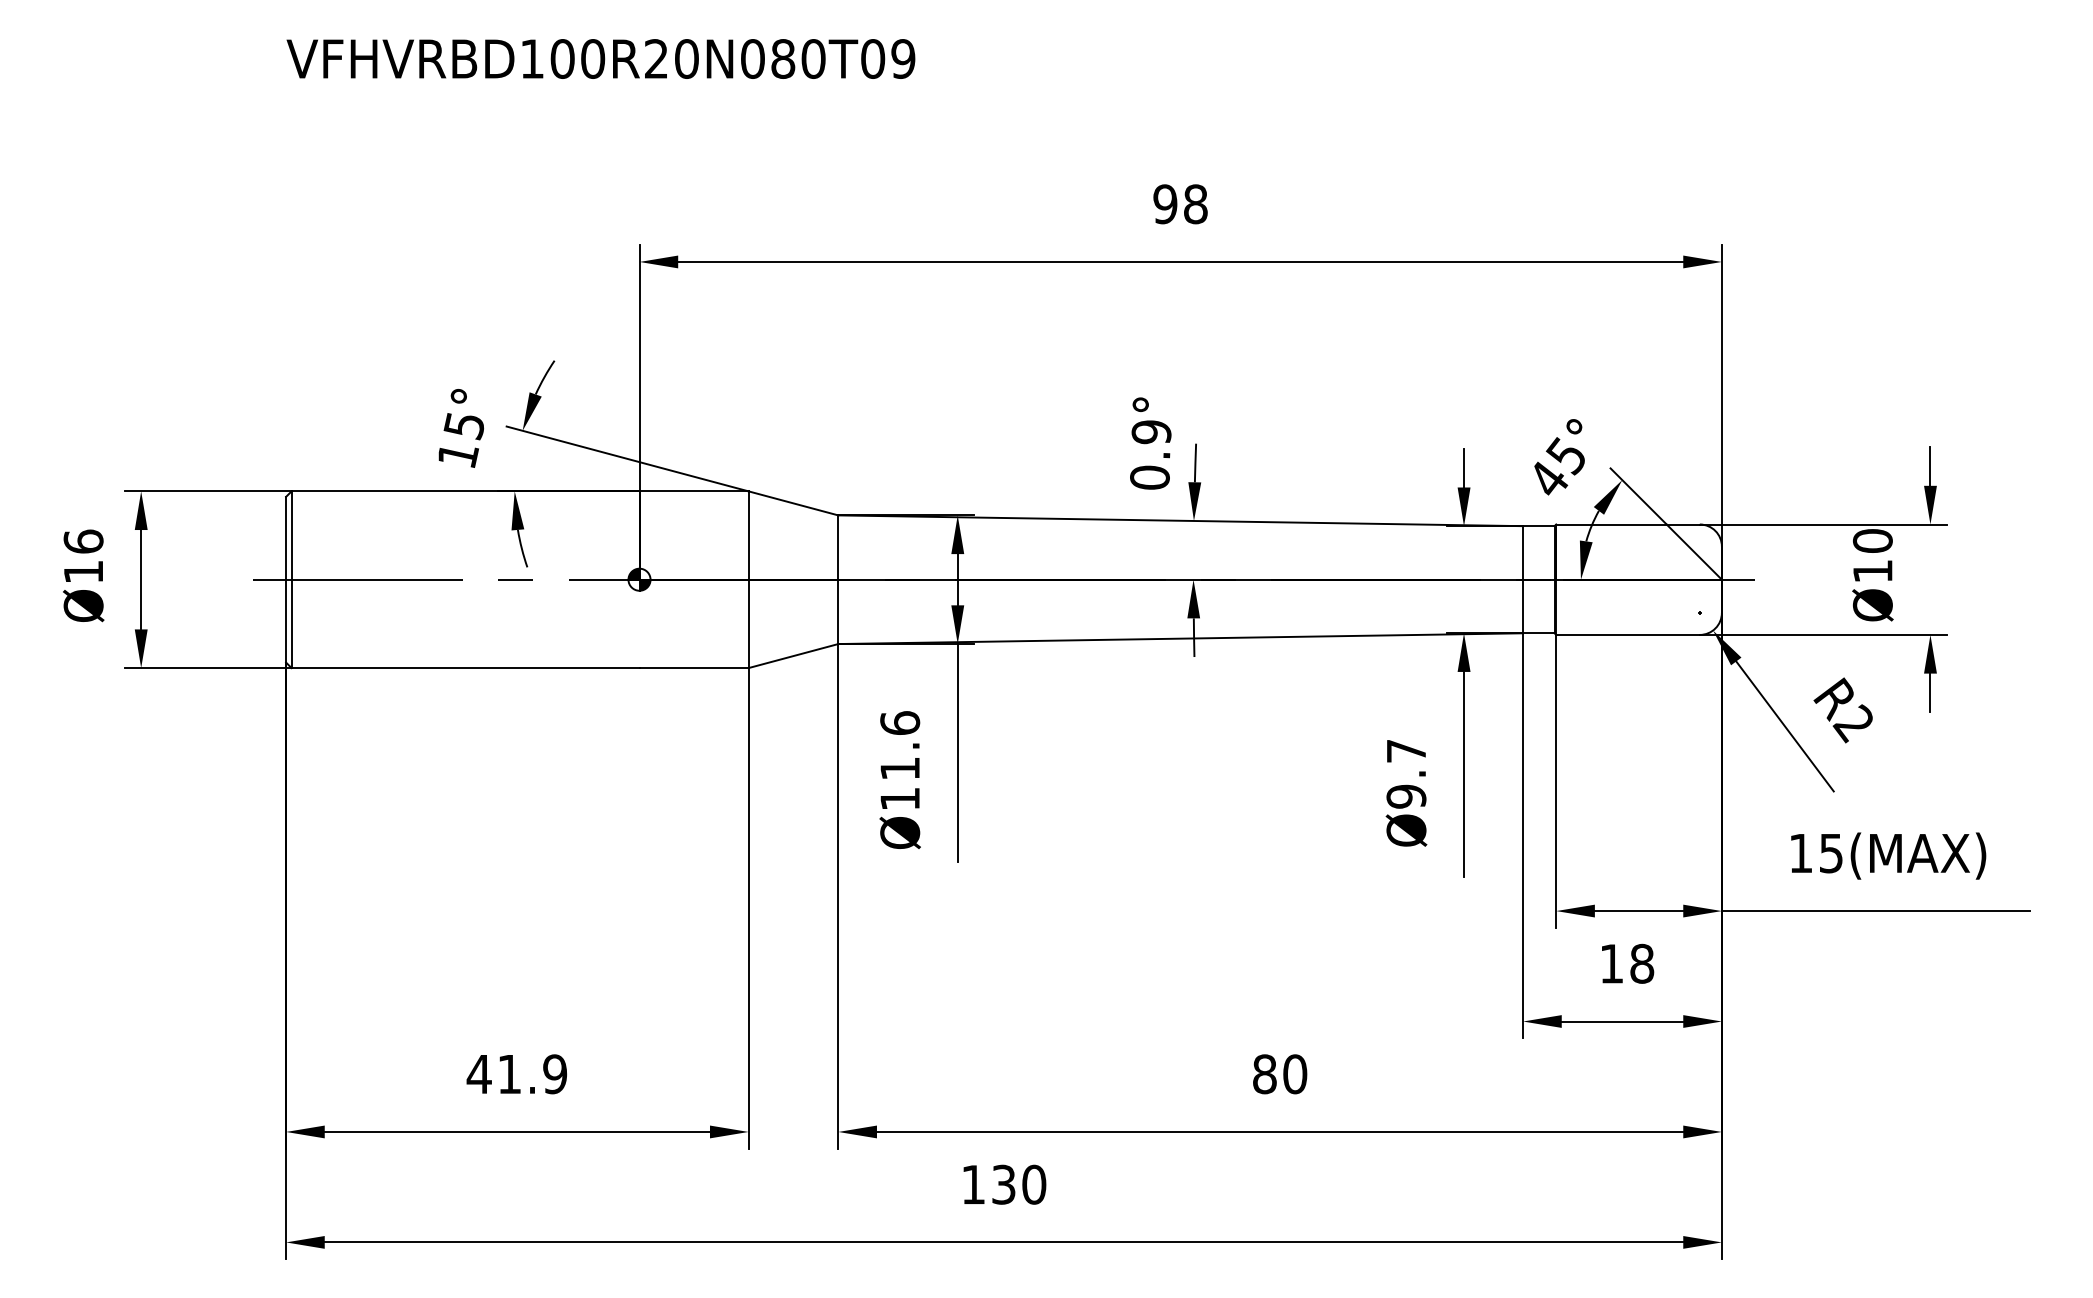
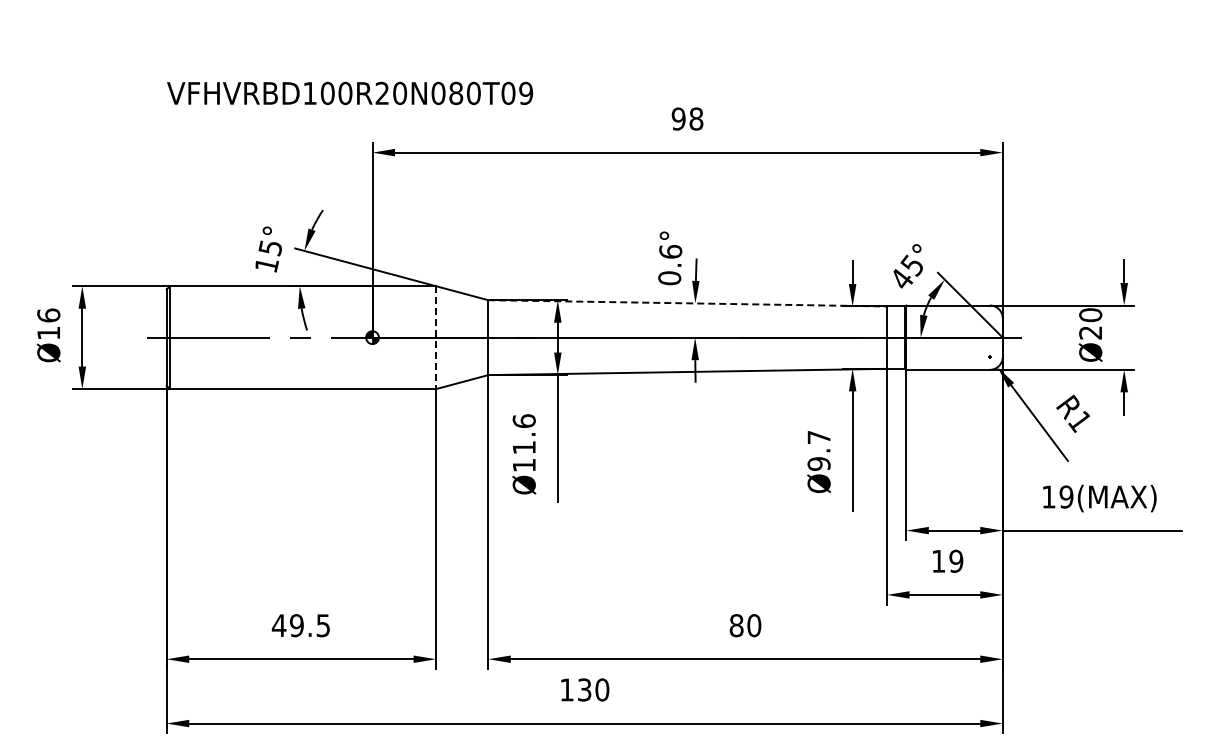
text: (600, 57) -> (349, 92), moved
text: (1151, 431) -> (670, 251), 0.9° -> 0.6°
line: (1182, 521) -> (688, 303), solid -> dashed
text: (1872, 570) -> (1090, 332), Ø10 -> Ø20
line: (749, 581) -> (436, 338), solid -> dashed
text: (1851, 723) -> (1078, 421), R2 -> R1
text: (1831, 852) -> (1066, 496), 15(MAX) -> 19(MAX)
text: (1642, 964) -> (956, 561), 18 -> 19
text: (533, 1074) -> (310, 625), 41.9 -> 49.5

